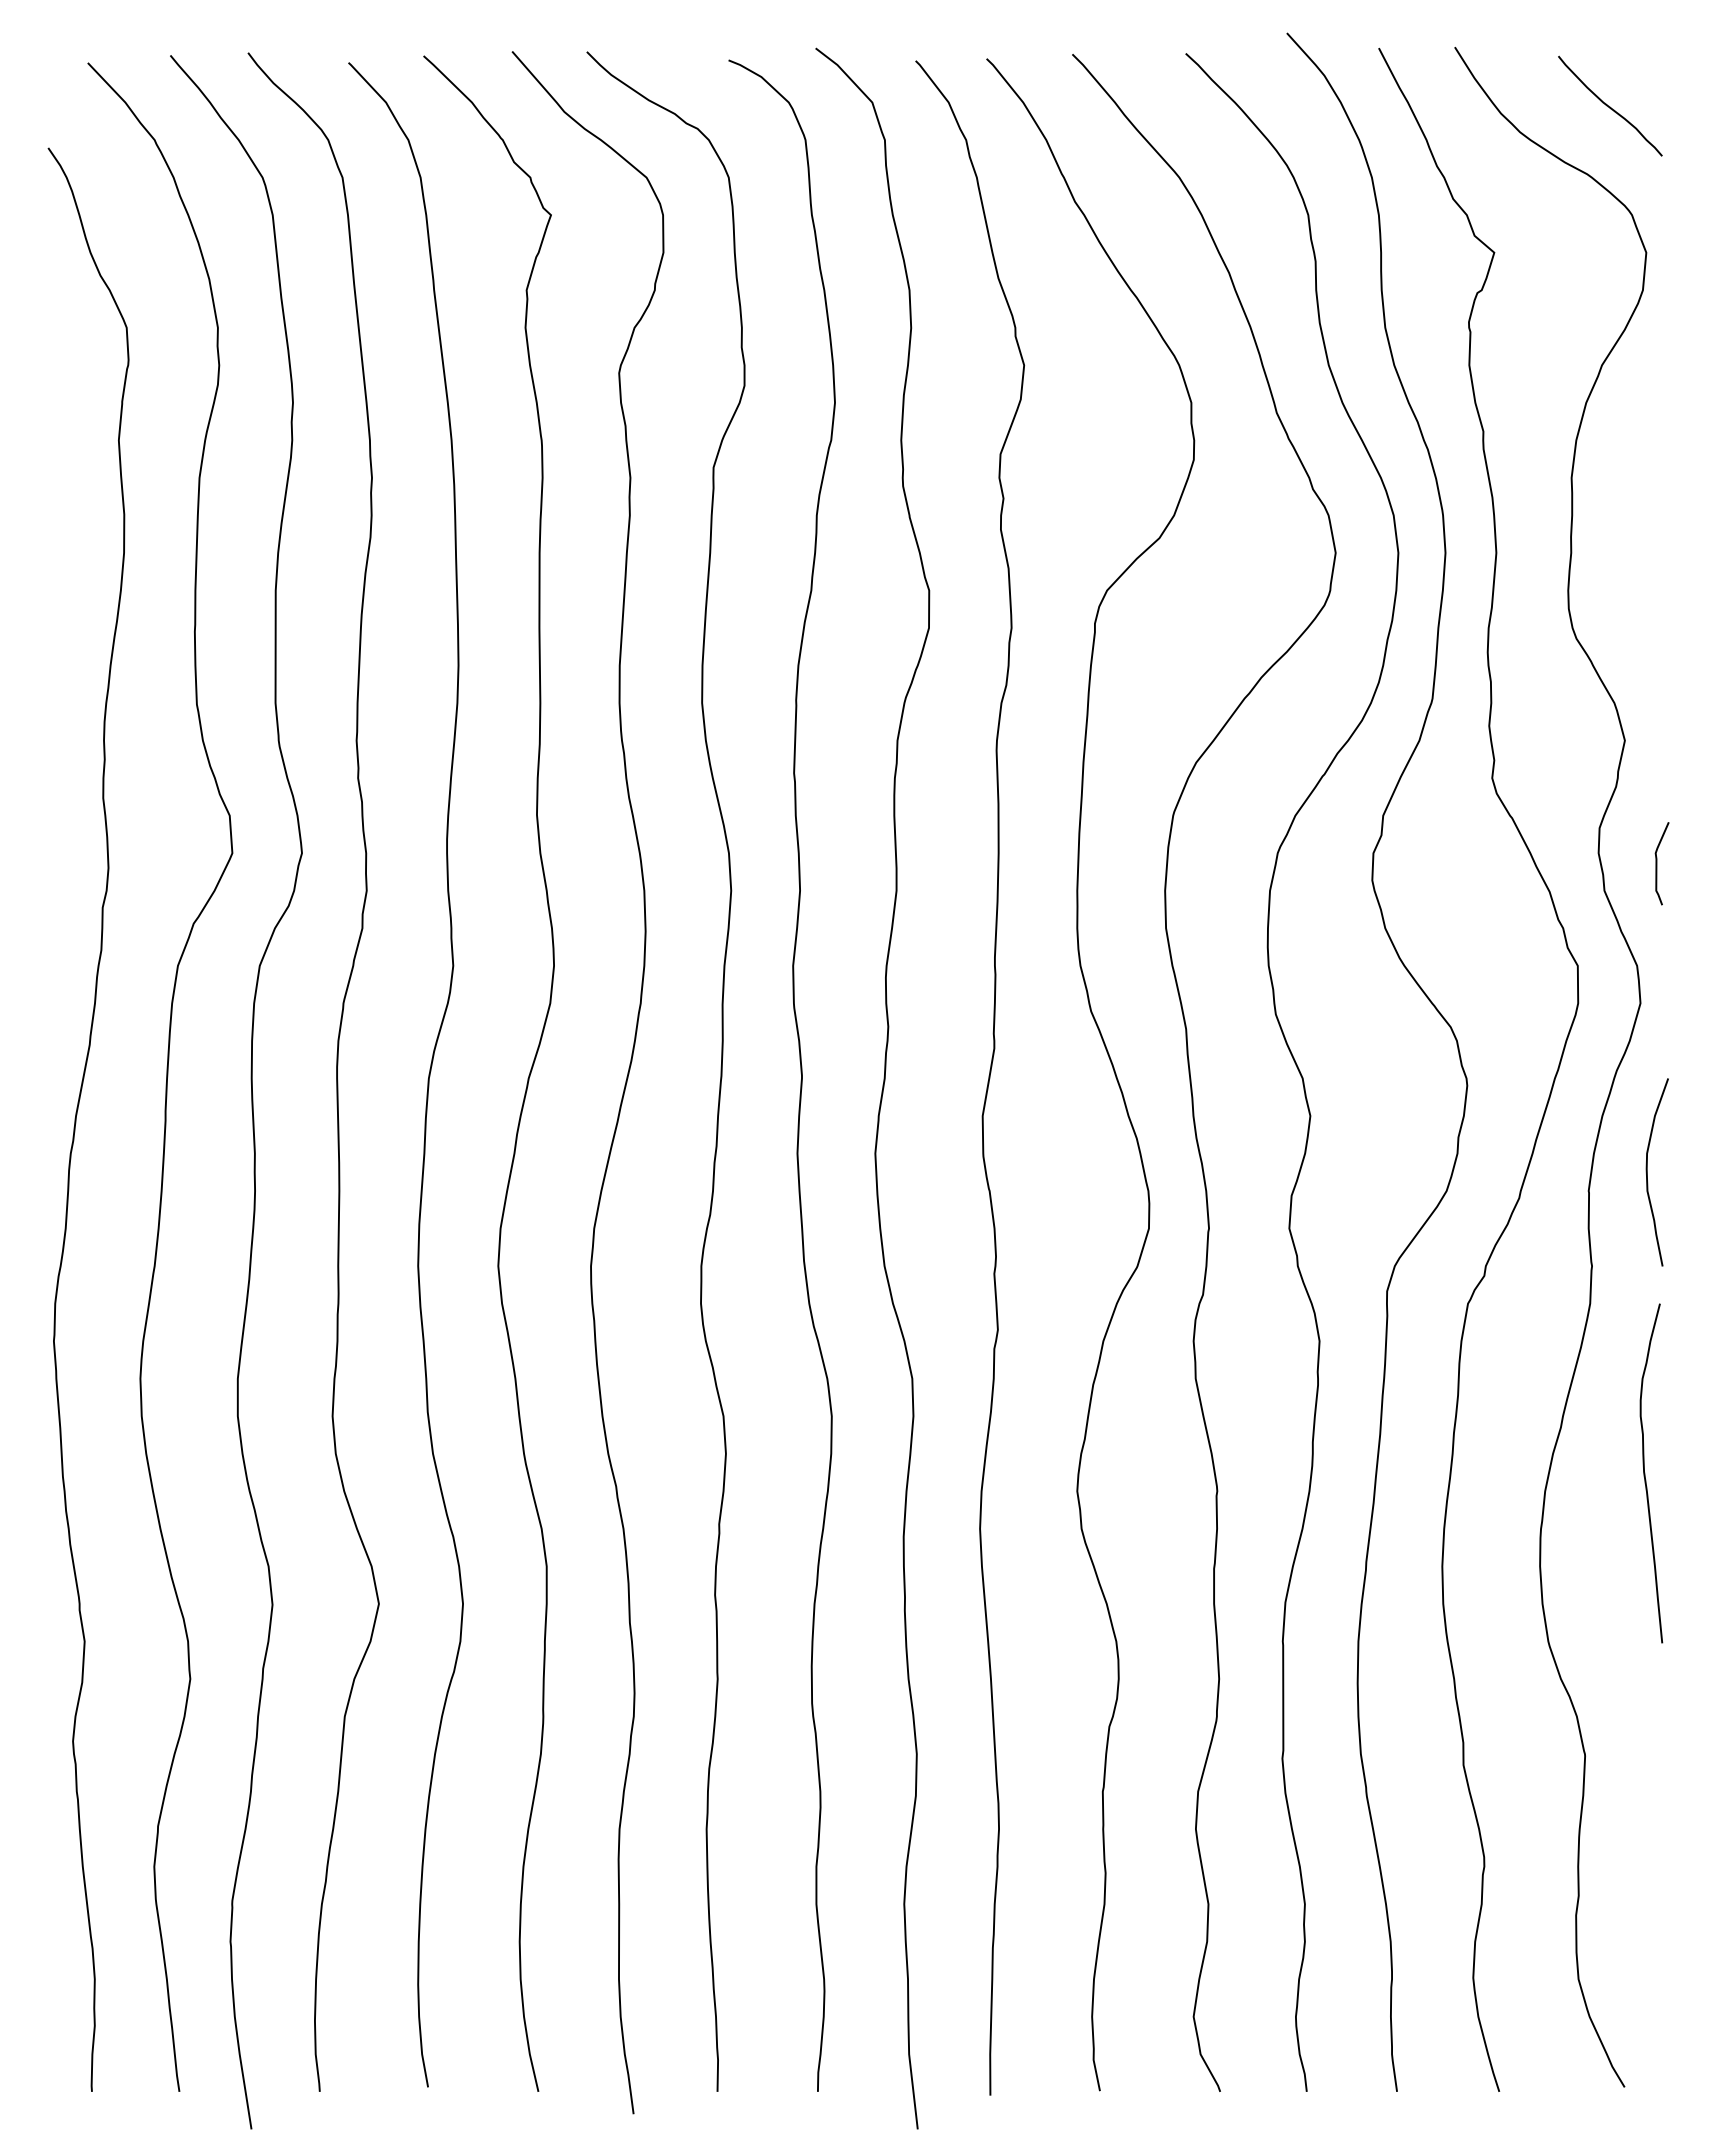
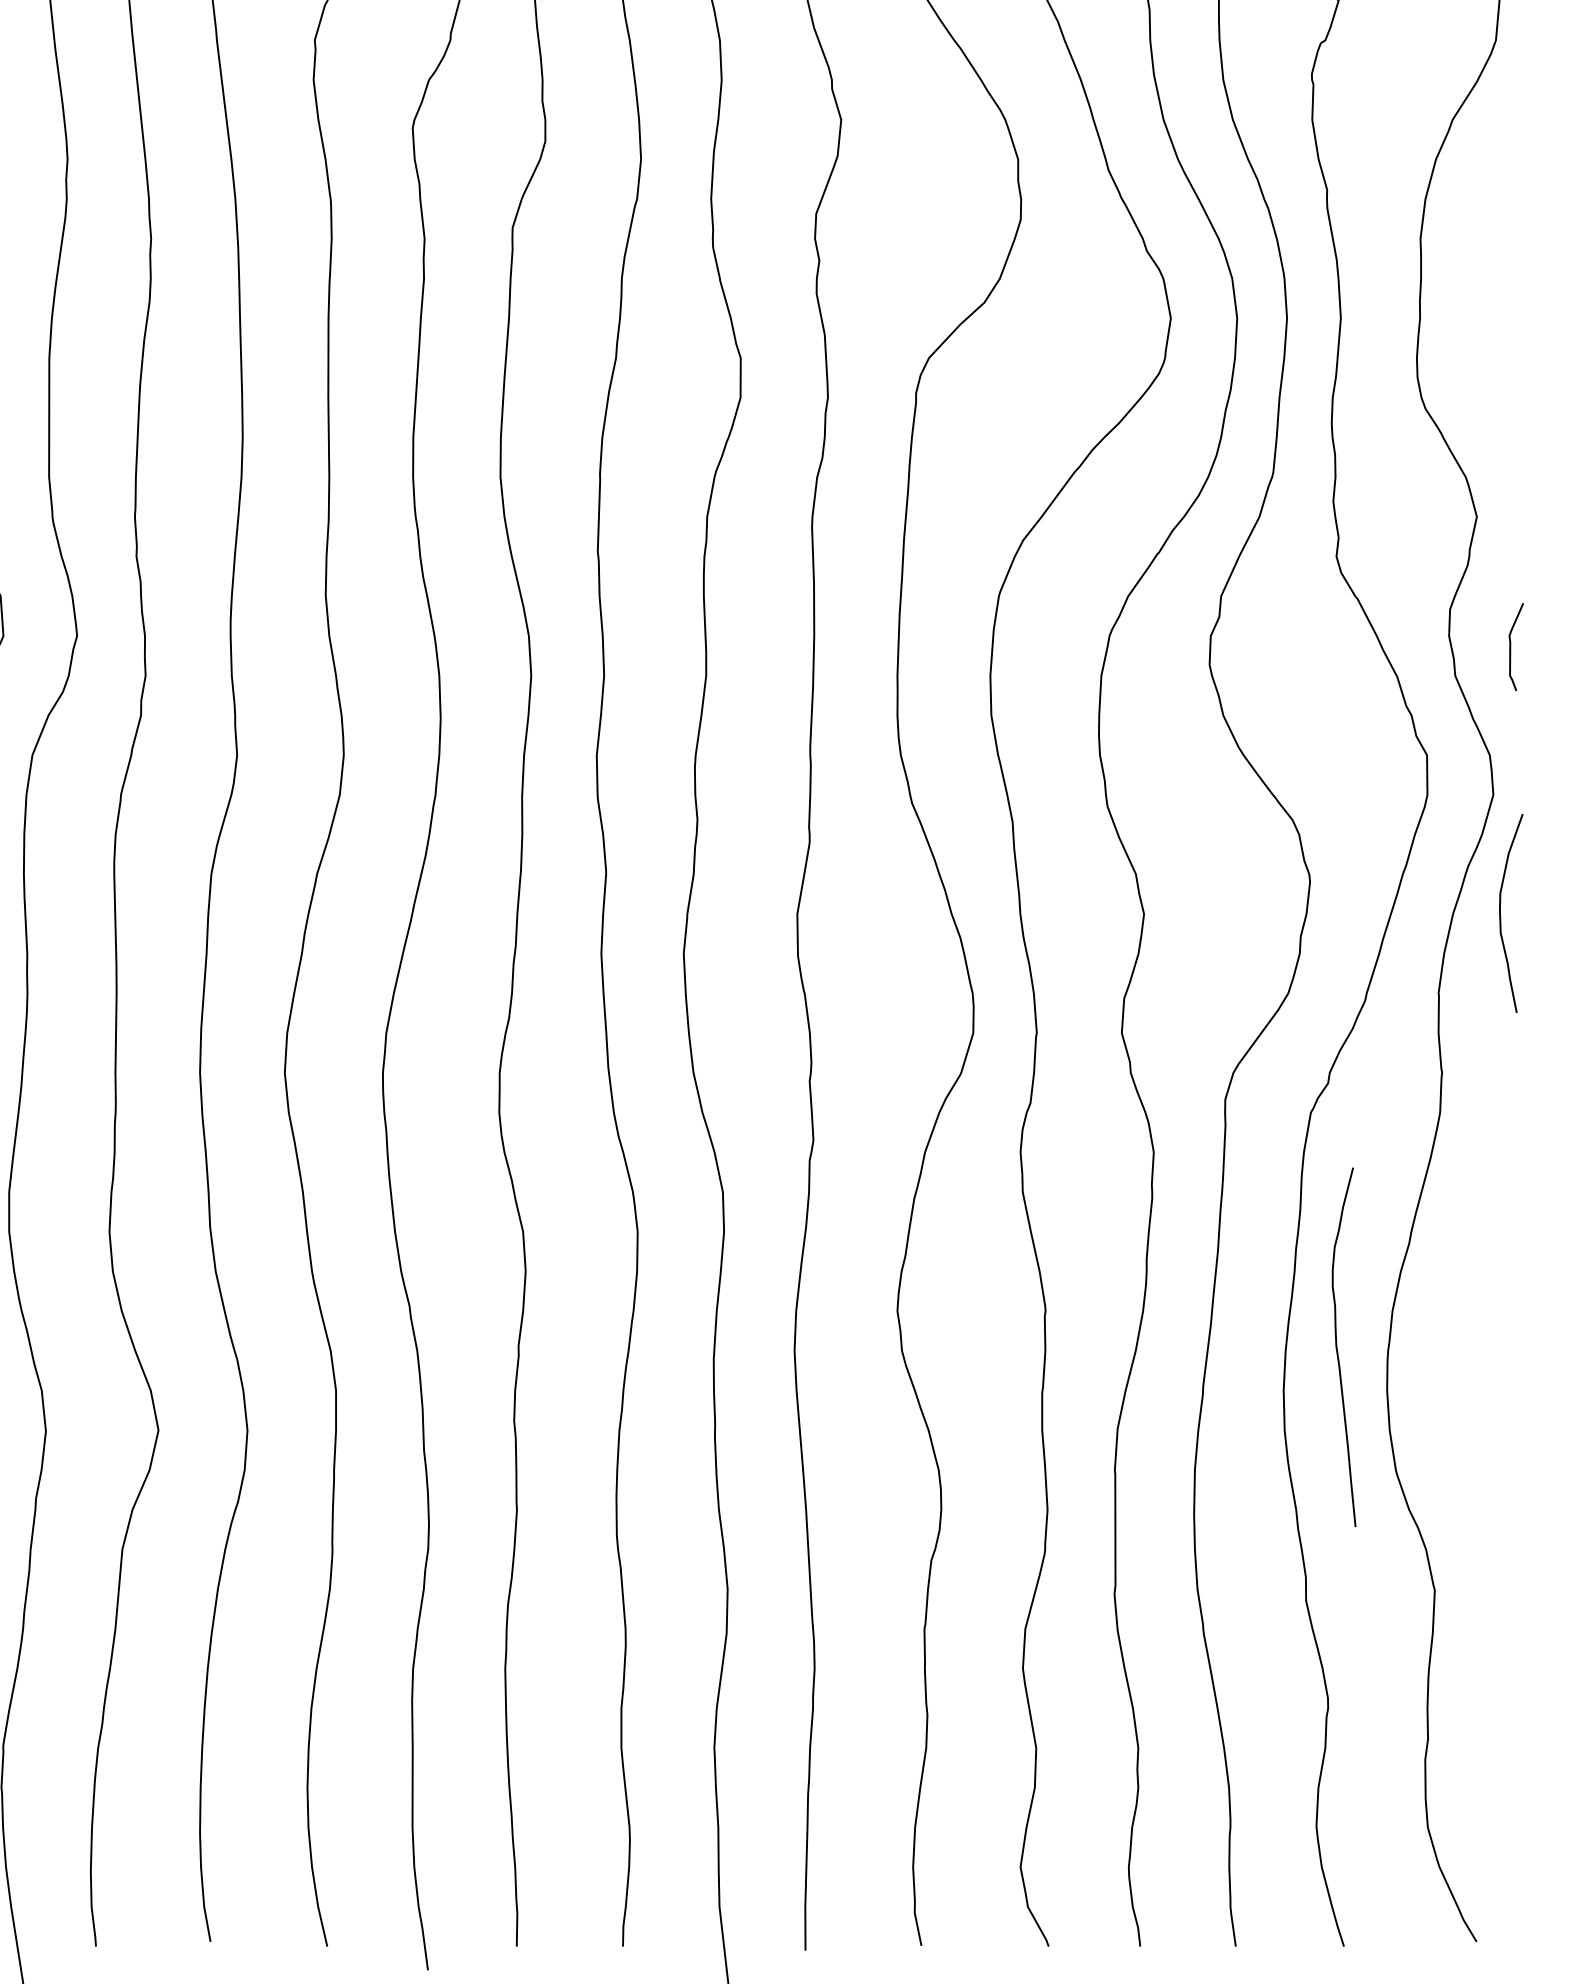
curve: (1647, 1172) -> (1500, 913), moved
curve: (1645, 1473) -> (1337, 1347), moved

